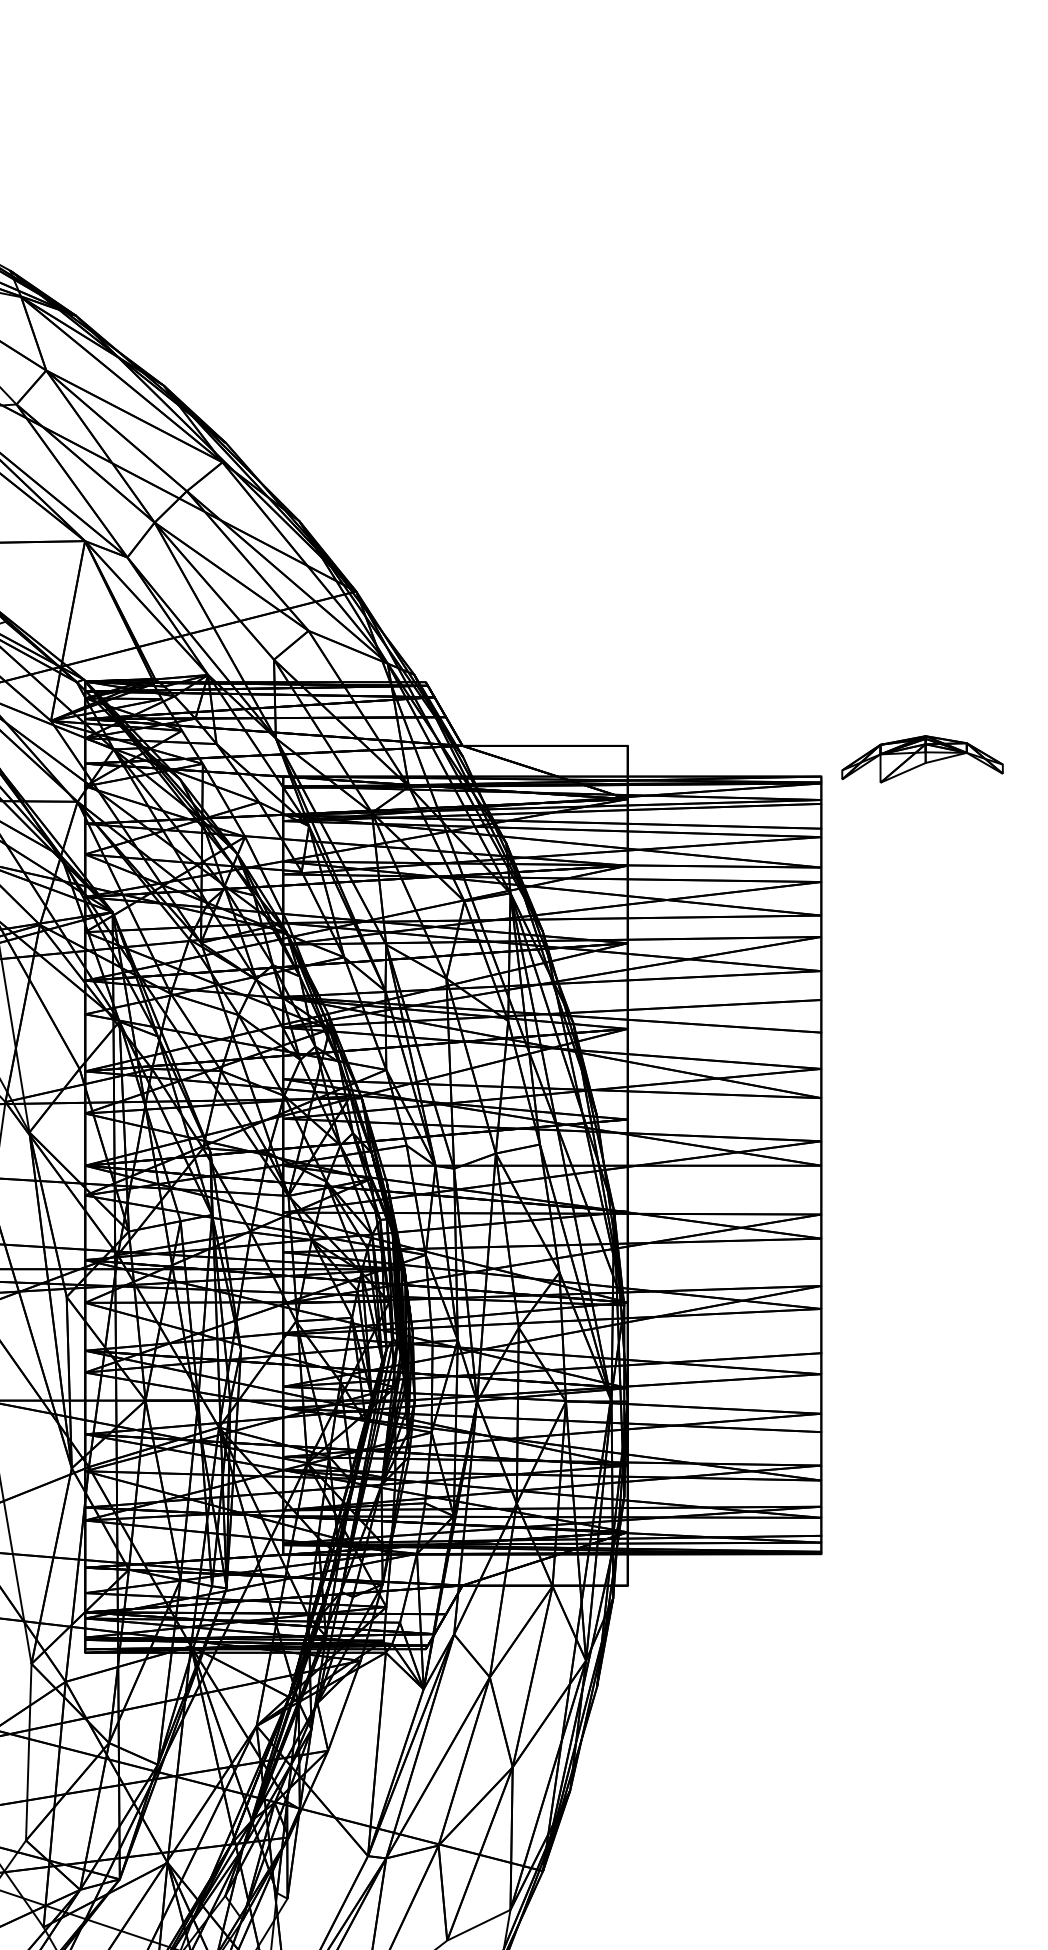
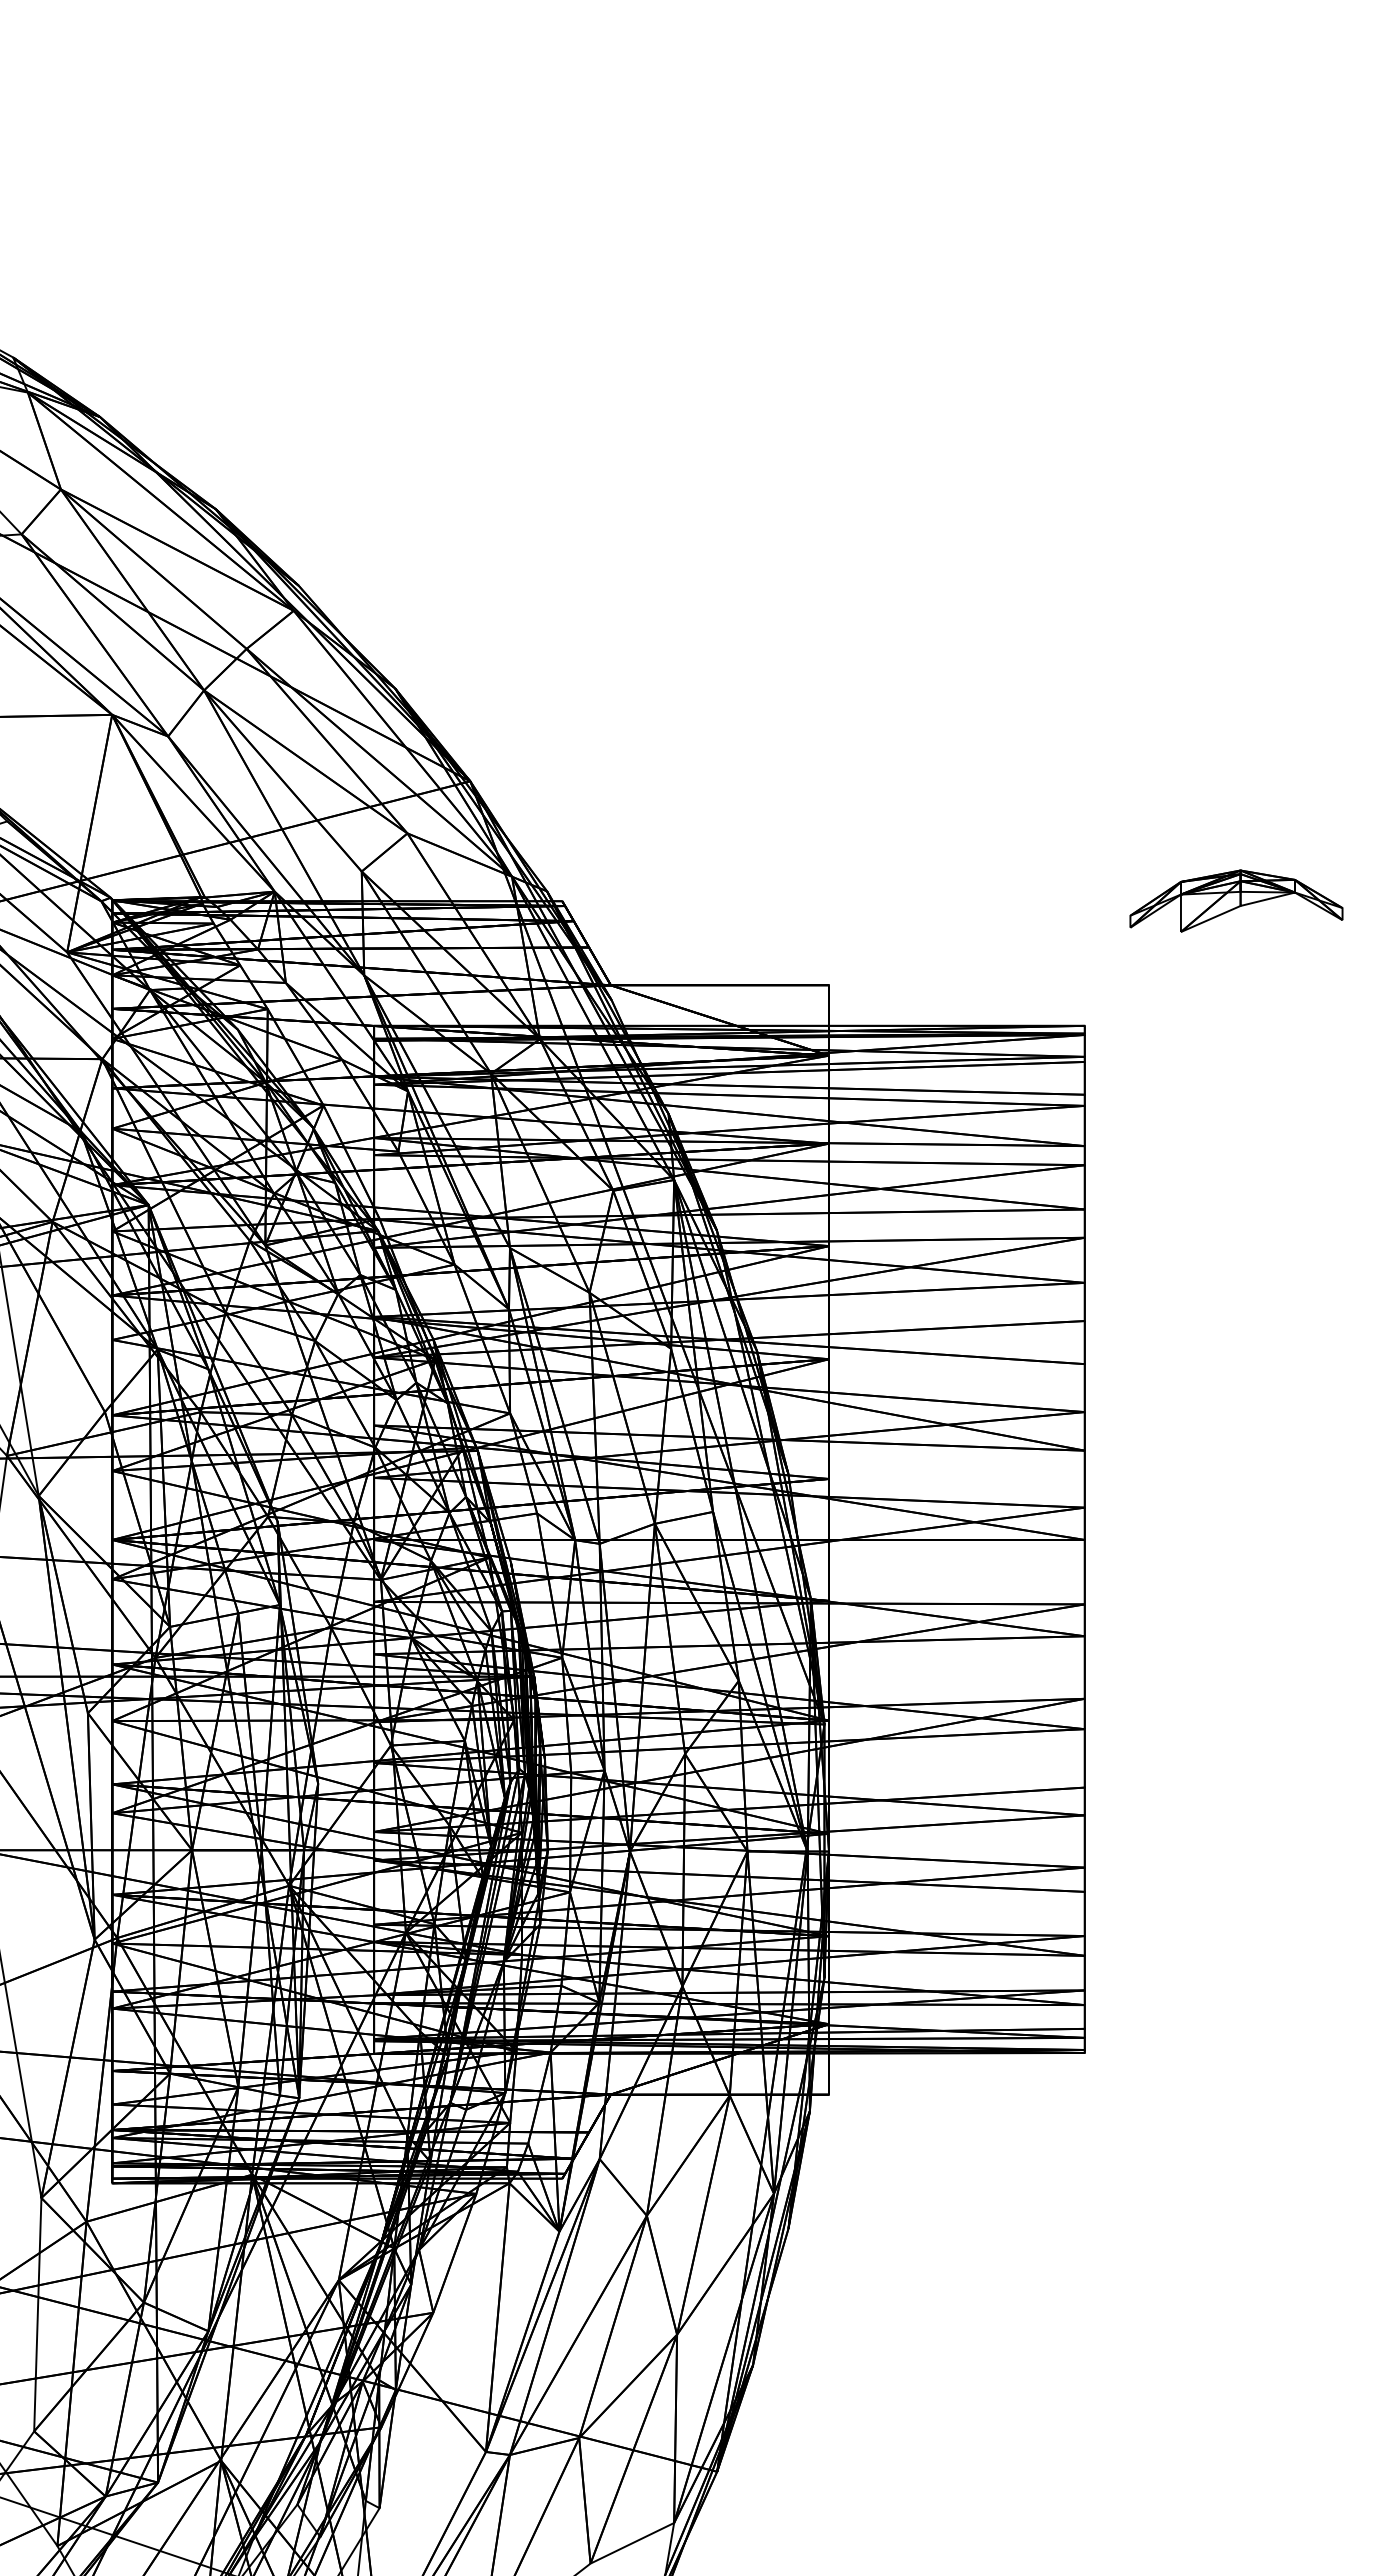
part: (922, 758) -> (1236, 900), moved

